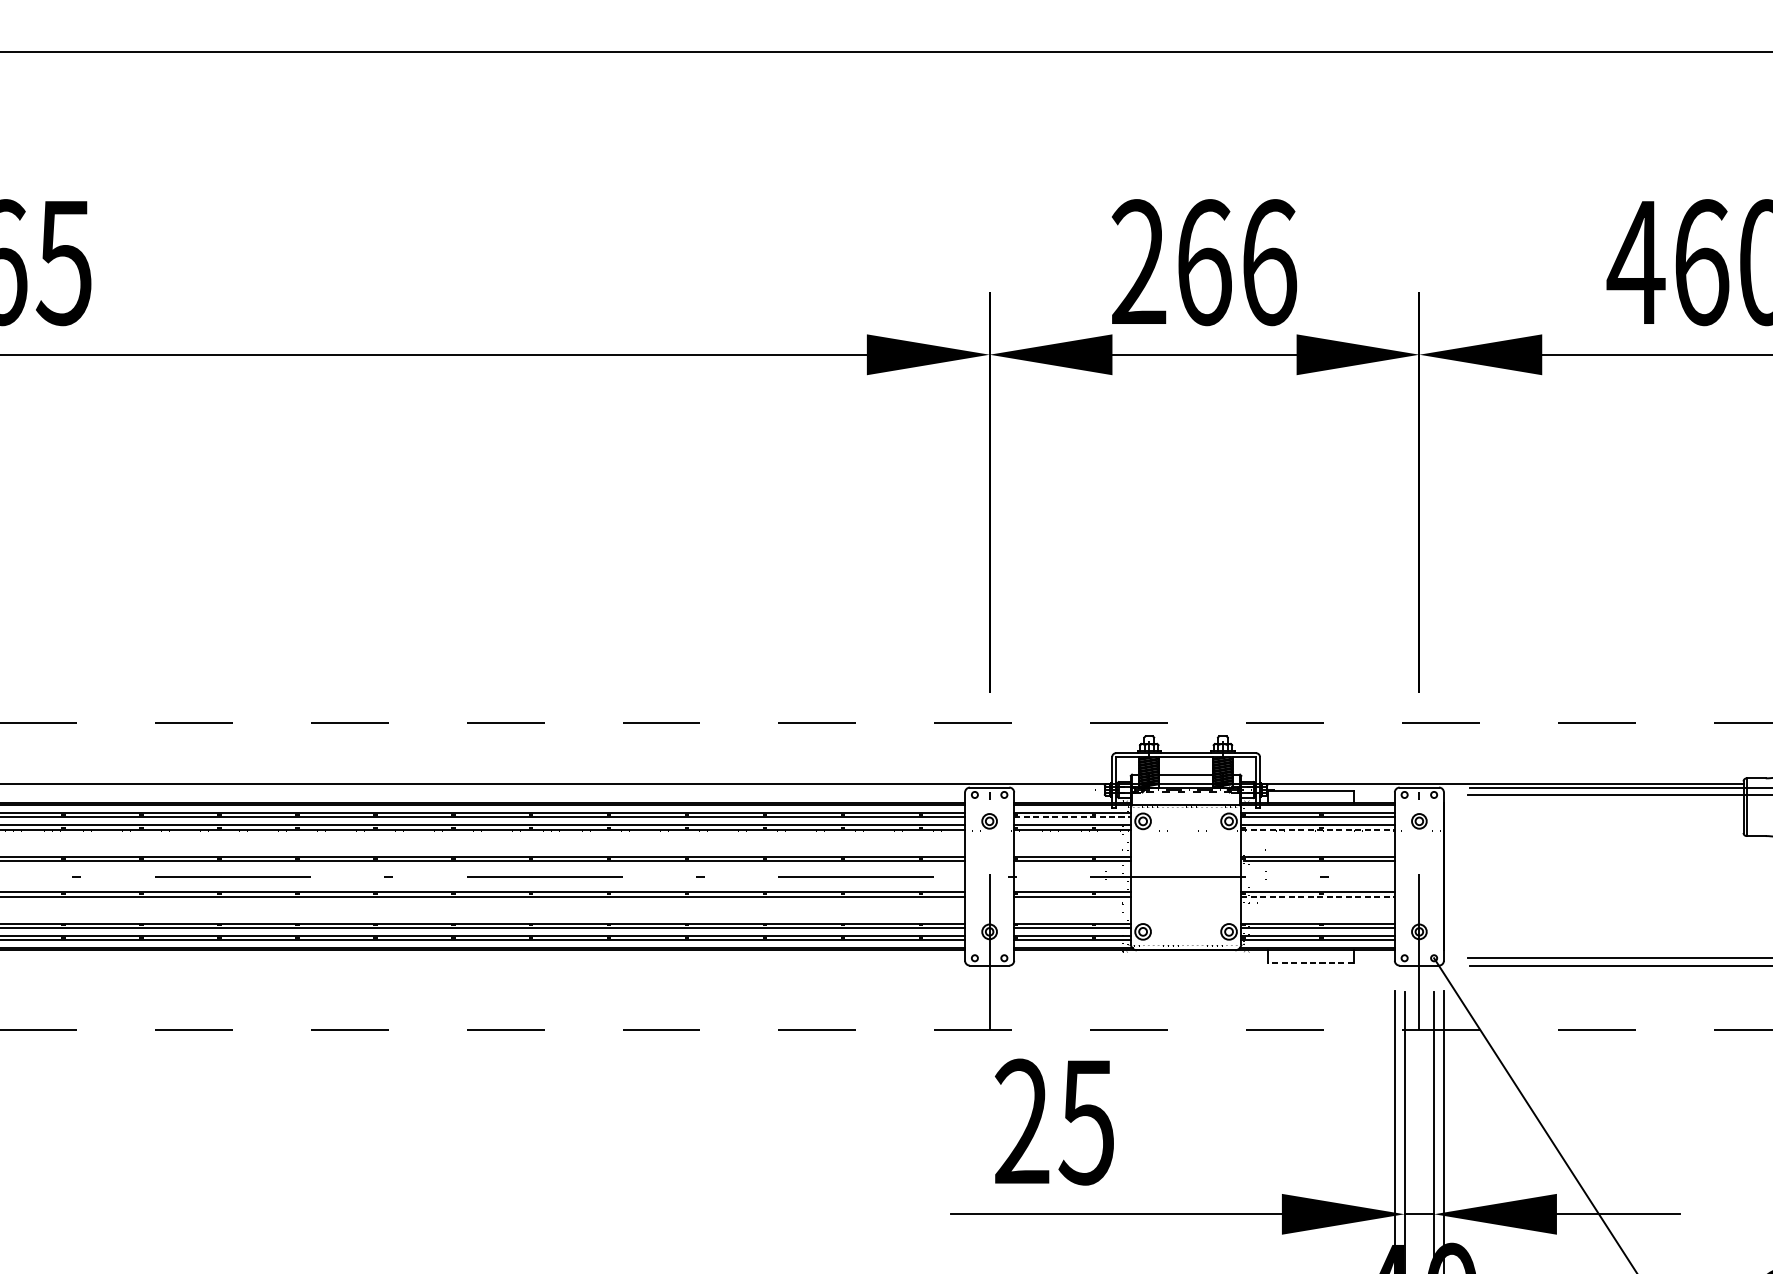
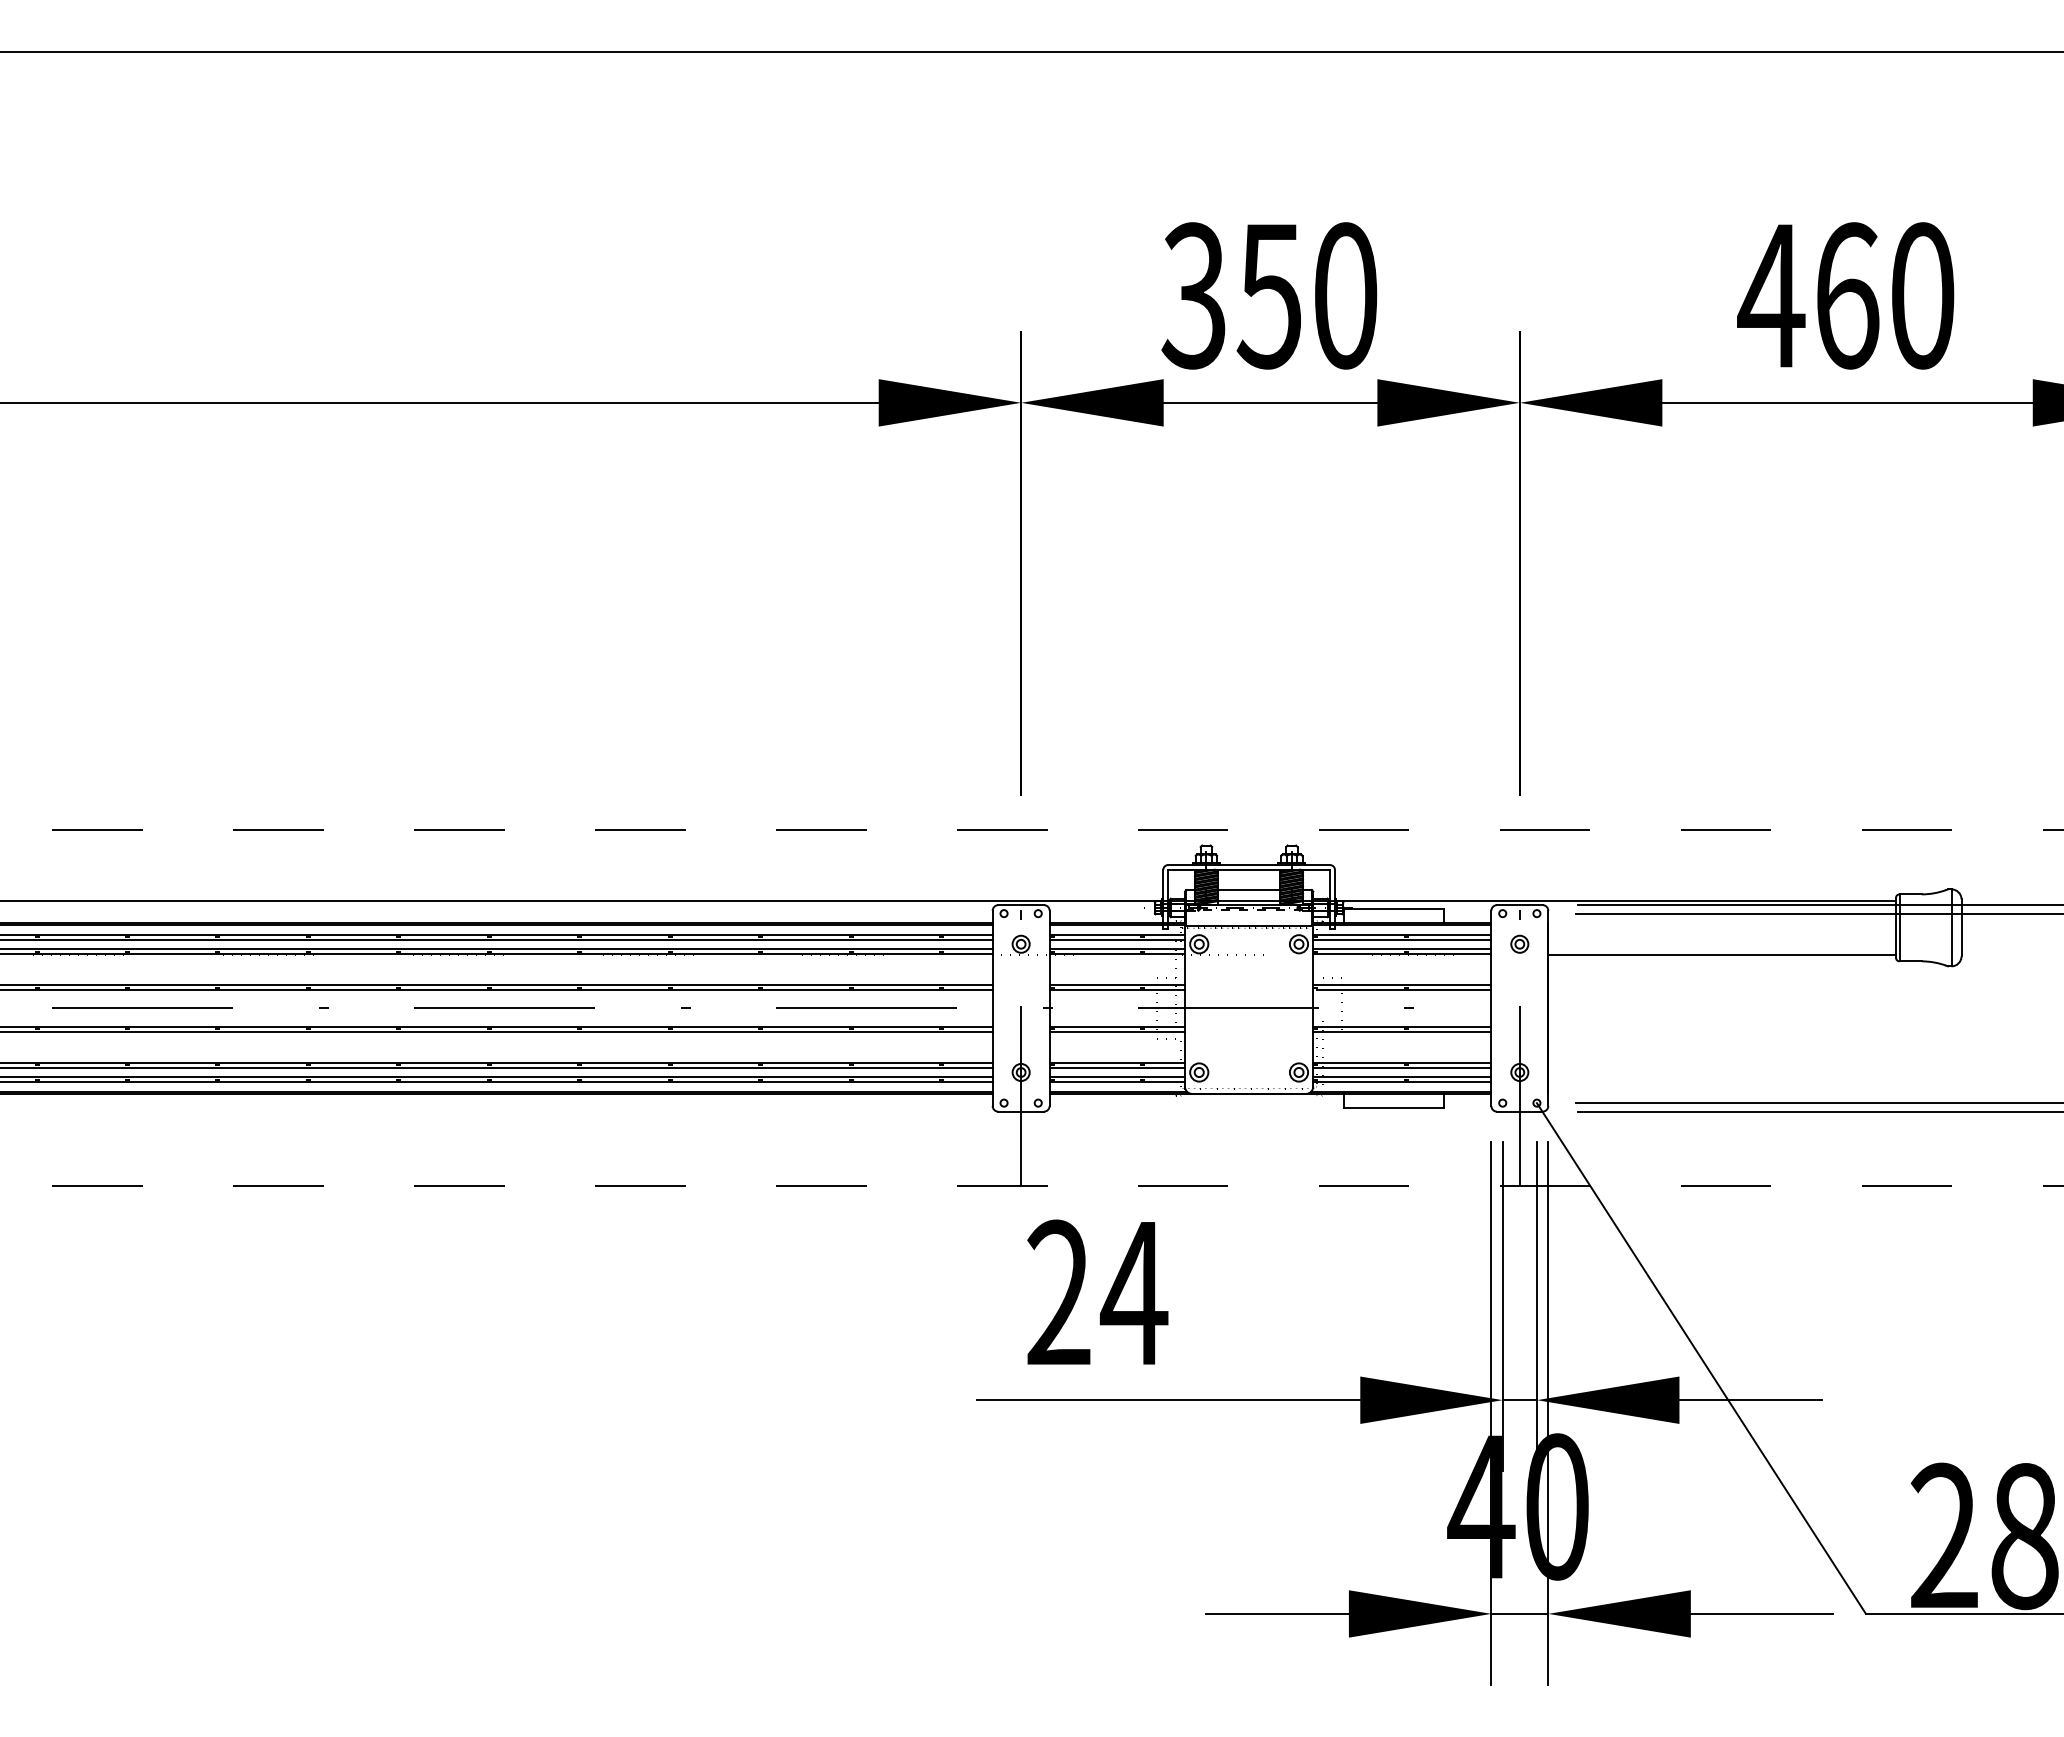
text: (1203, 262) -> (1269, 295), 266 -> 350
line: (1072, 817) -> (1117, 939), dashed -> solid
line: (1318, 829) -> (1402, 953), dashed -> solid
line: (1593, 831) -> (1721, 955), added
line: (1318, 896) -> (1402, 1031), dashed -> solid
line: (1311, 962) -> (1394, 1108), dashed -> solid
text: (1086, 1123) -> (1133, 1294), 25 -> 24

